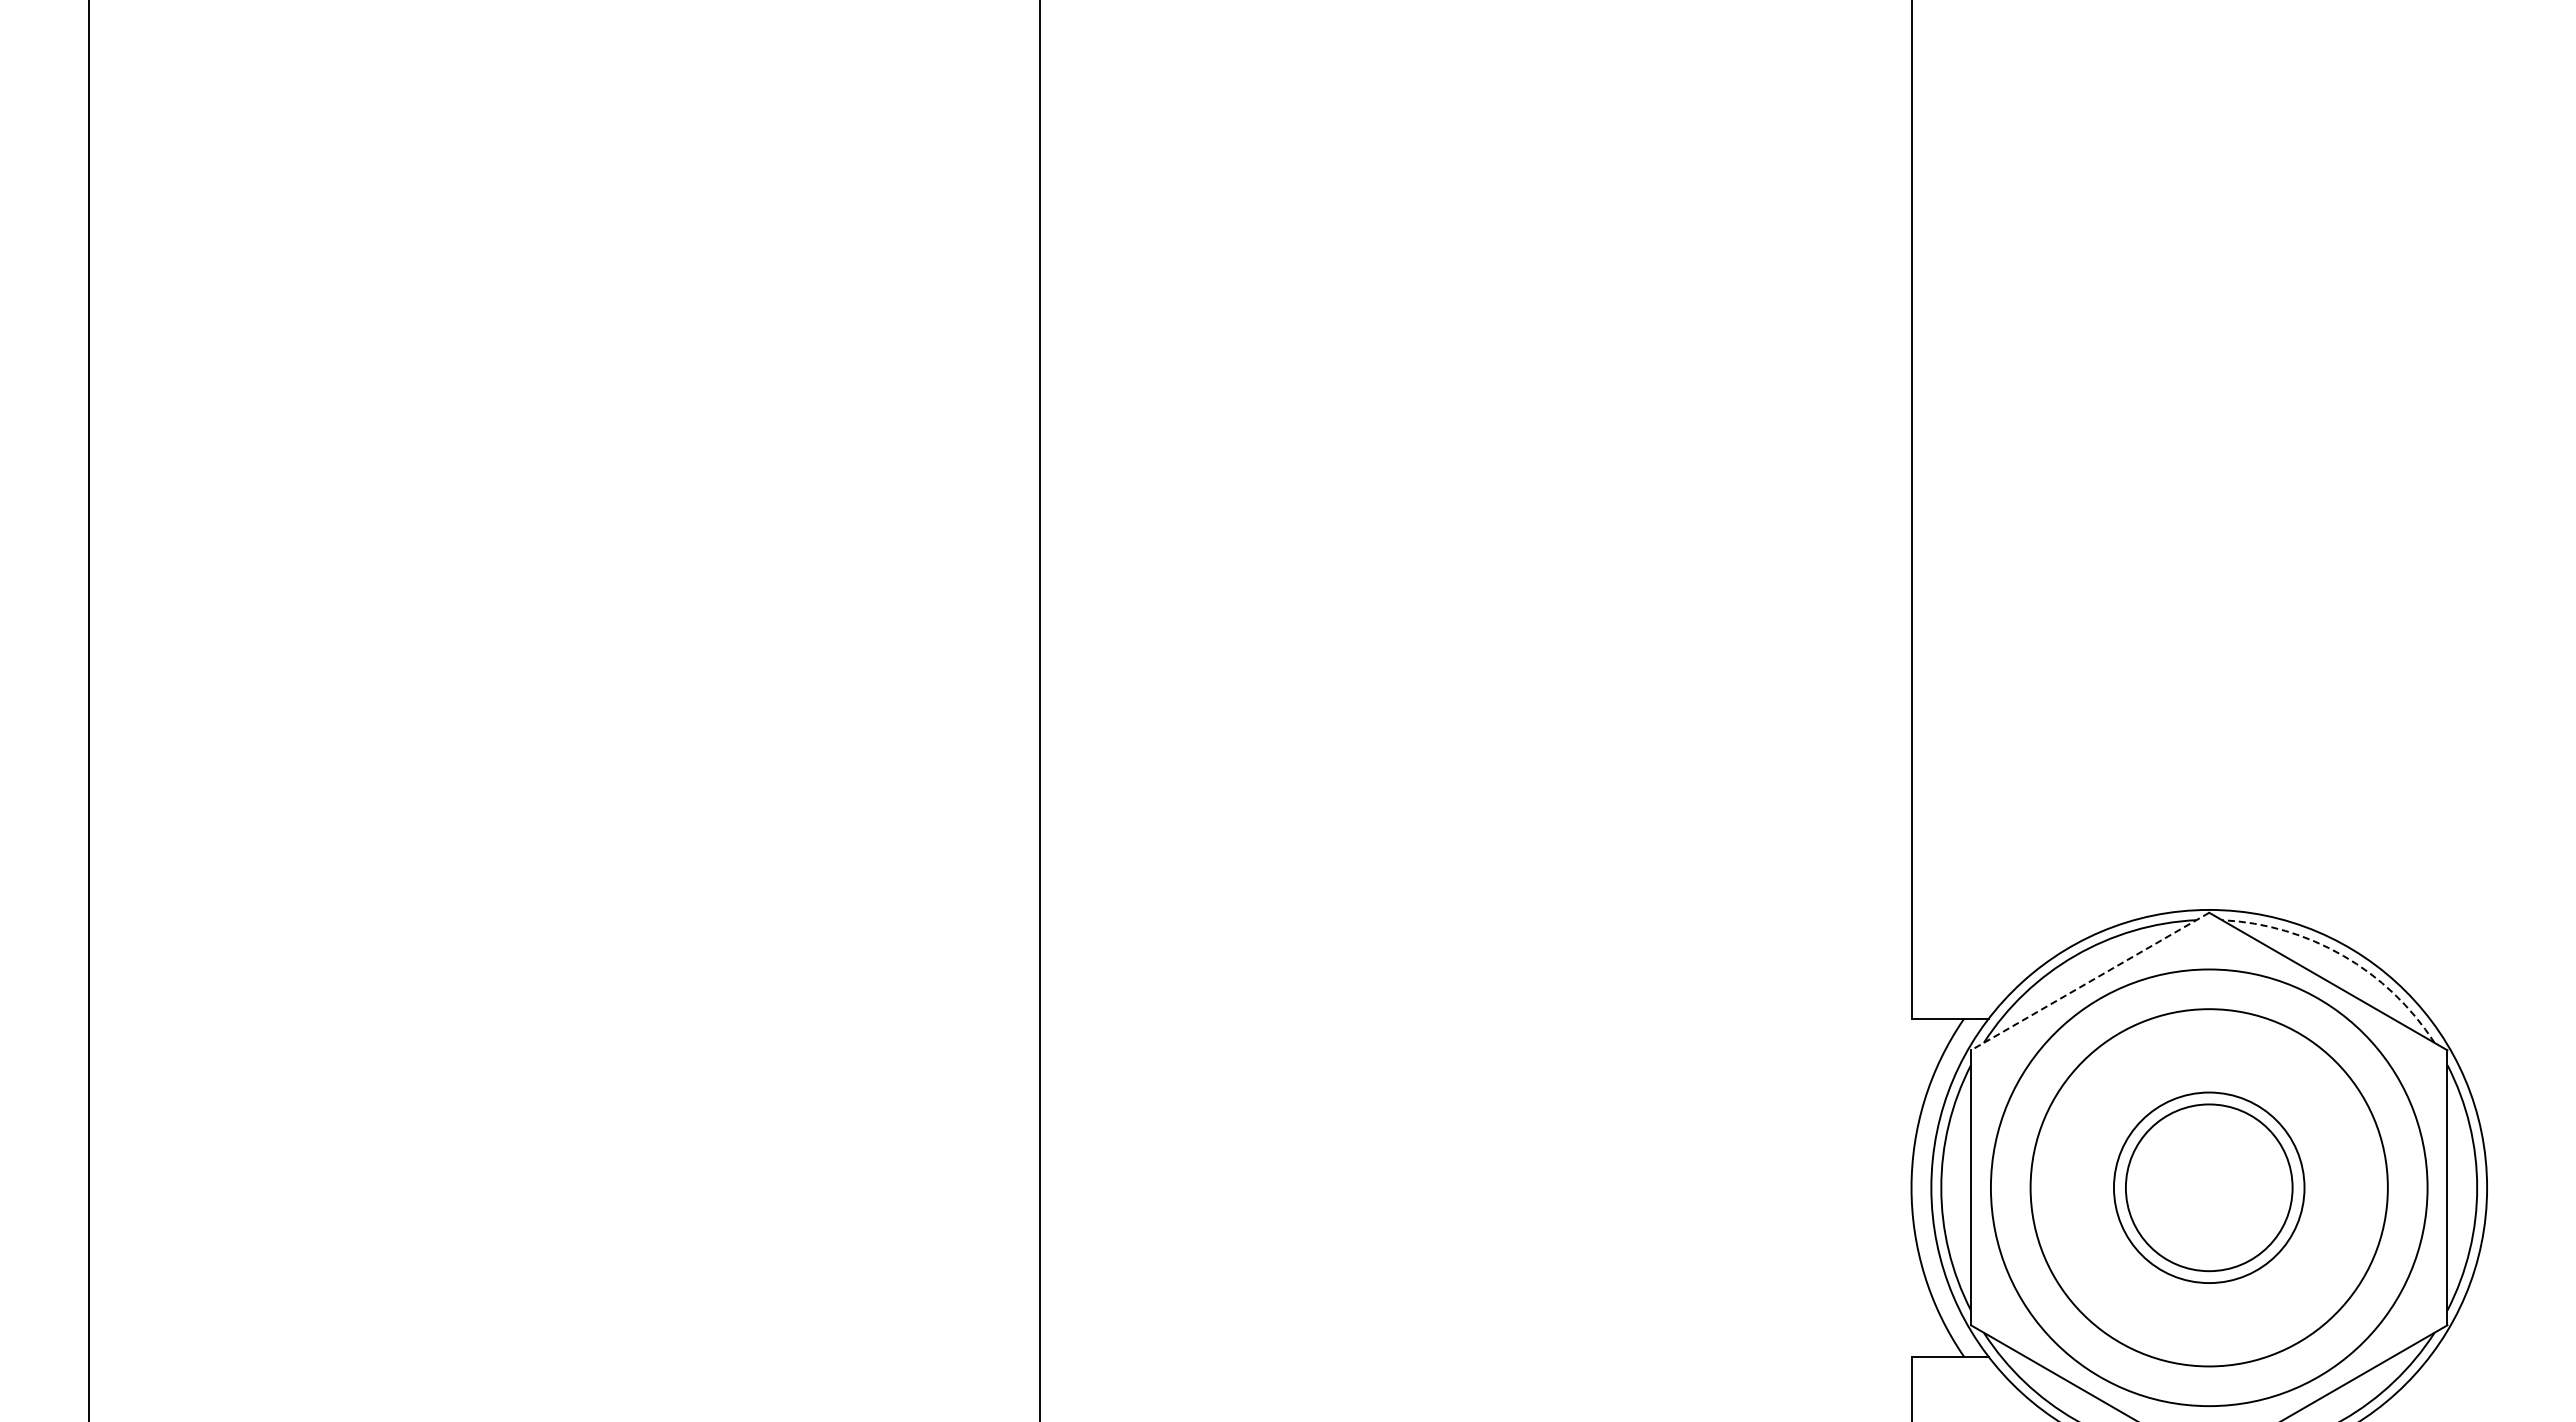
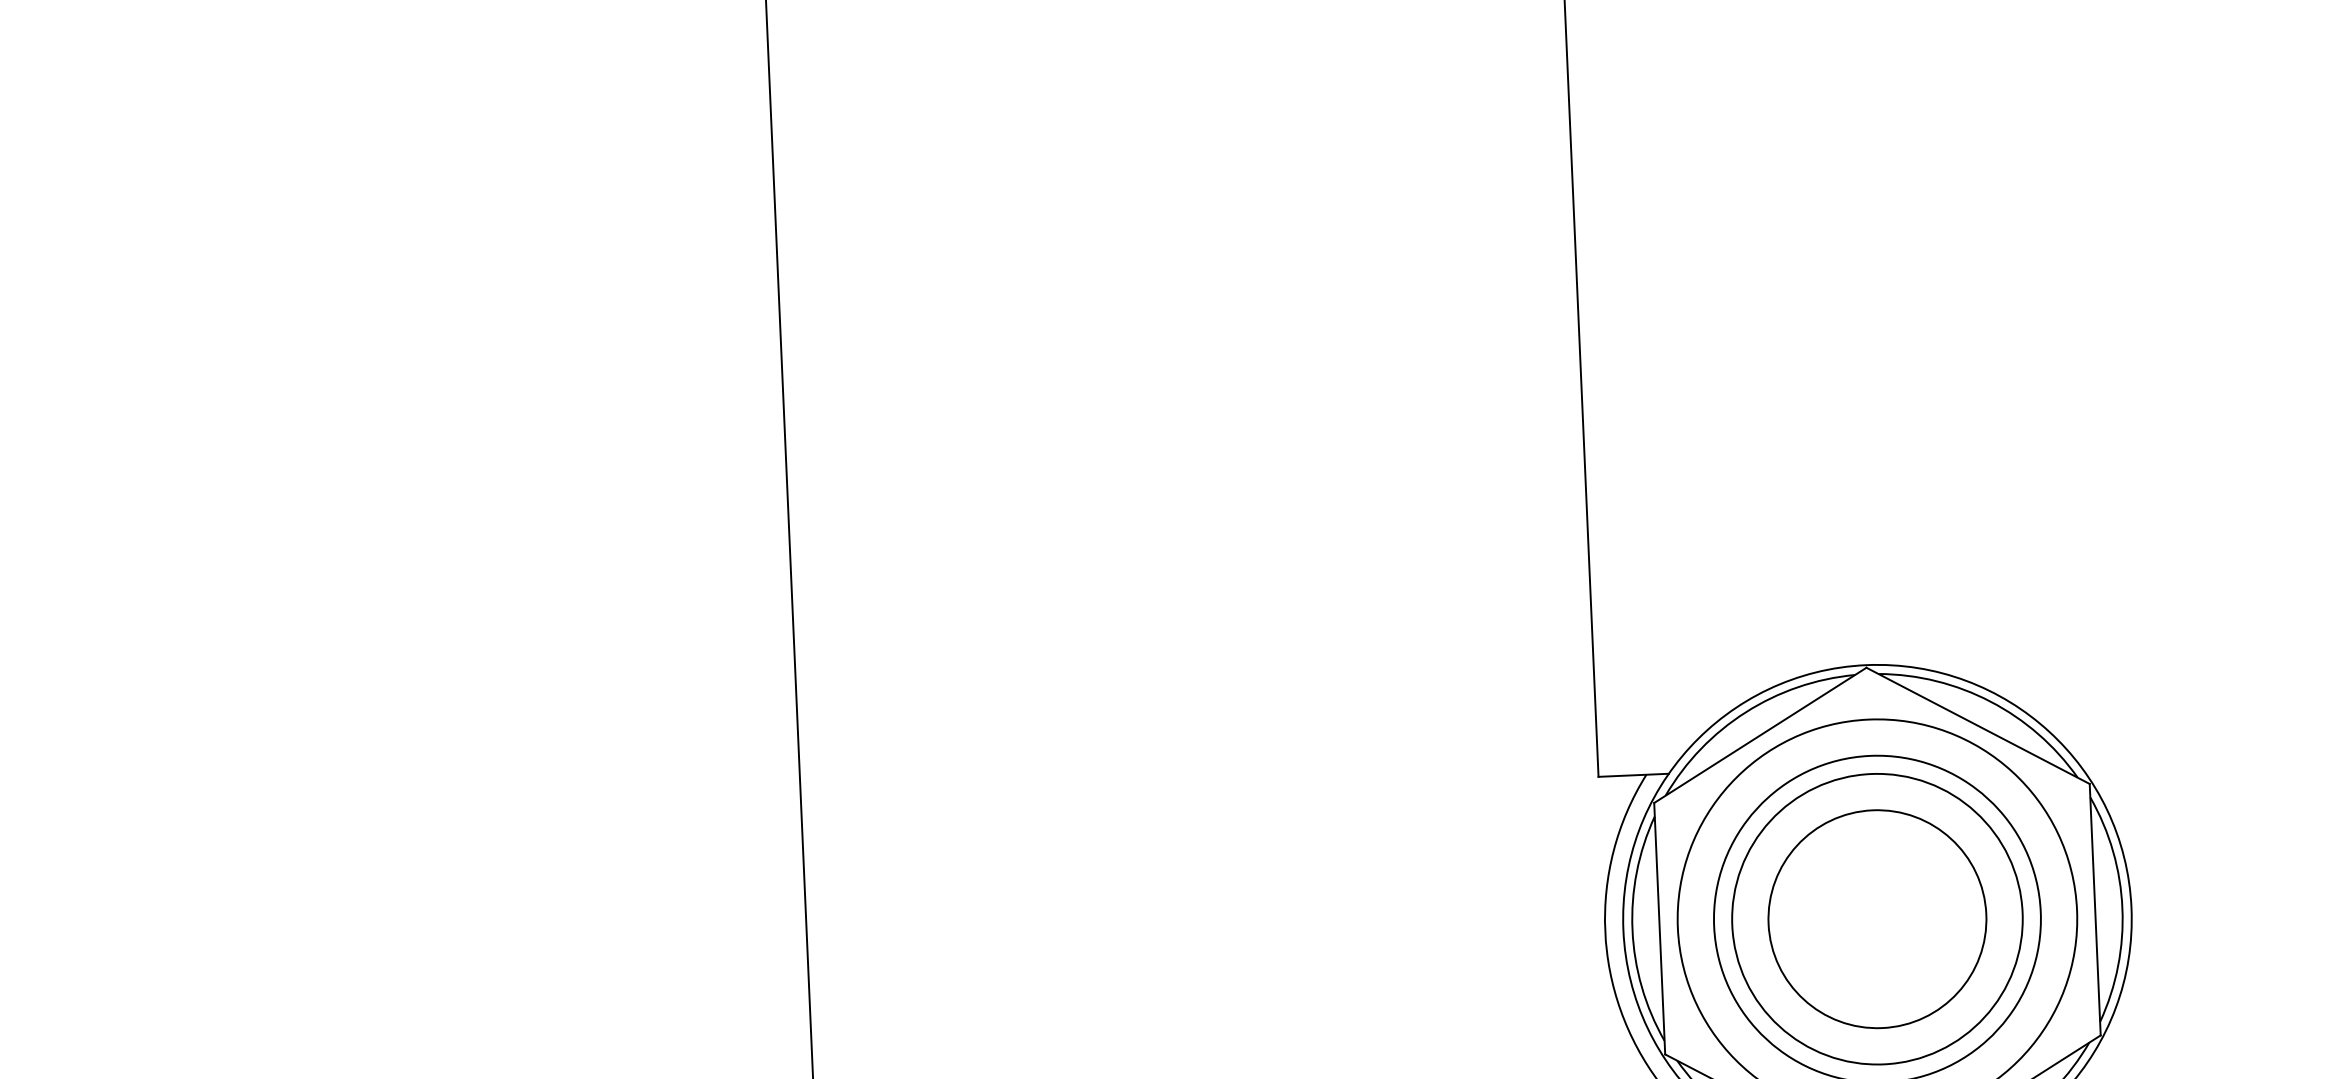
arc: (2343, 955) -> (1990, 701), dashed -> solid
line: (2090, 981) -> (1760, 735), dashed -> solid
circle: (2209, 1187) -> (1877, 918), size x1.43
circle: (2209, 1187) -> (1877, 918), size x1.67

